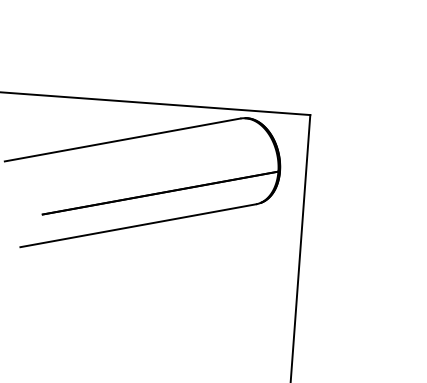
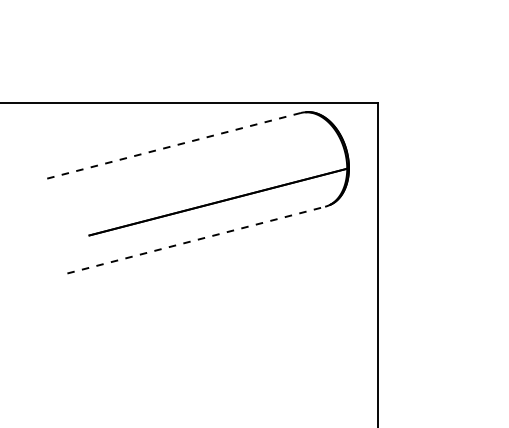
line: (122, 140) -> (171, 146), solid -> dashed
line: (138, 226) -> (196, 240), solid -> dashed

